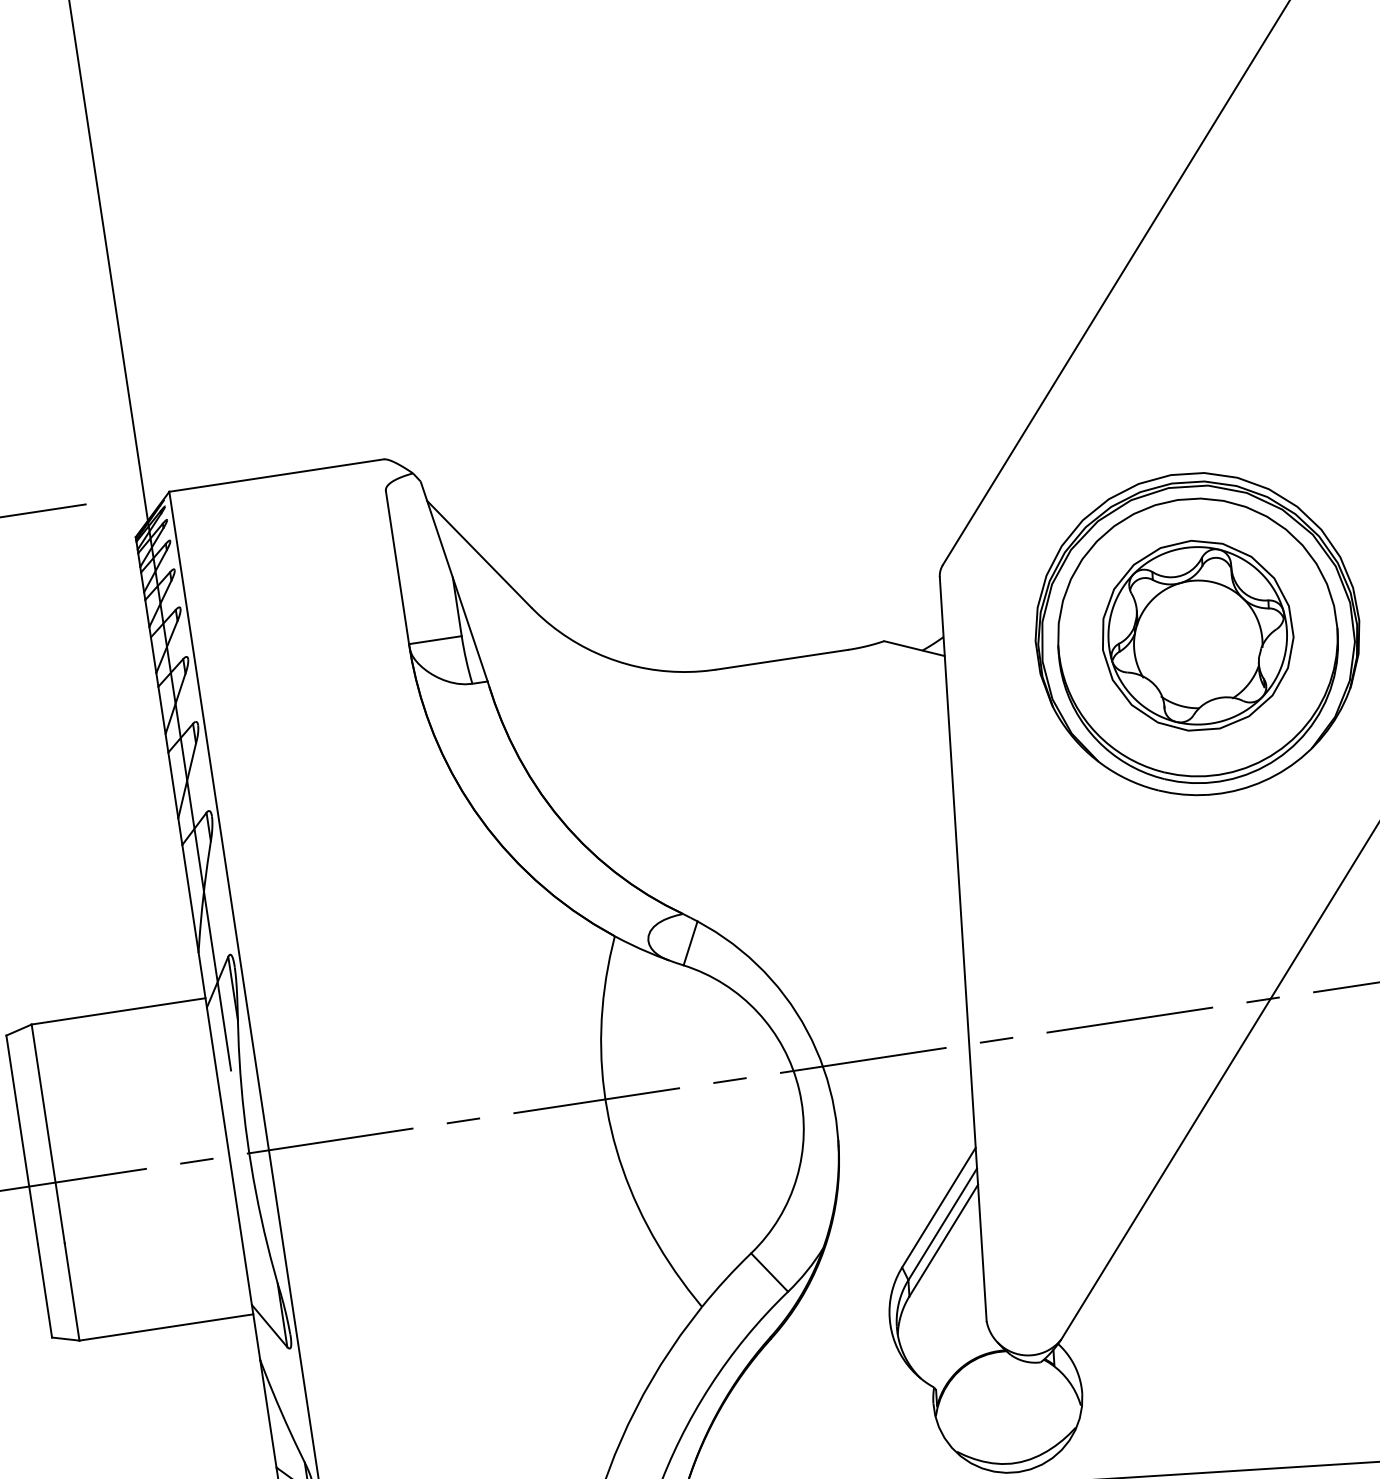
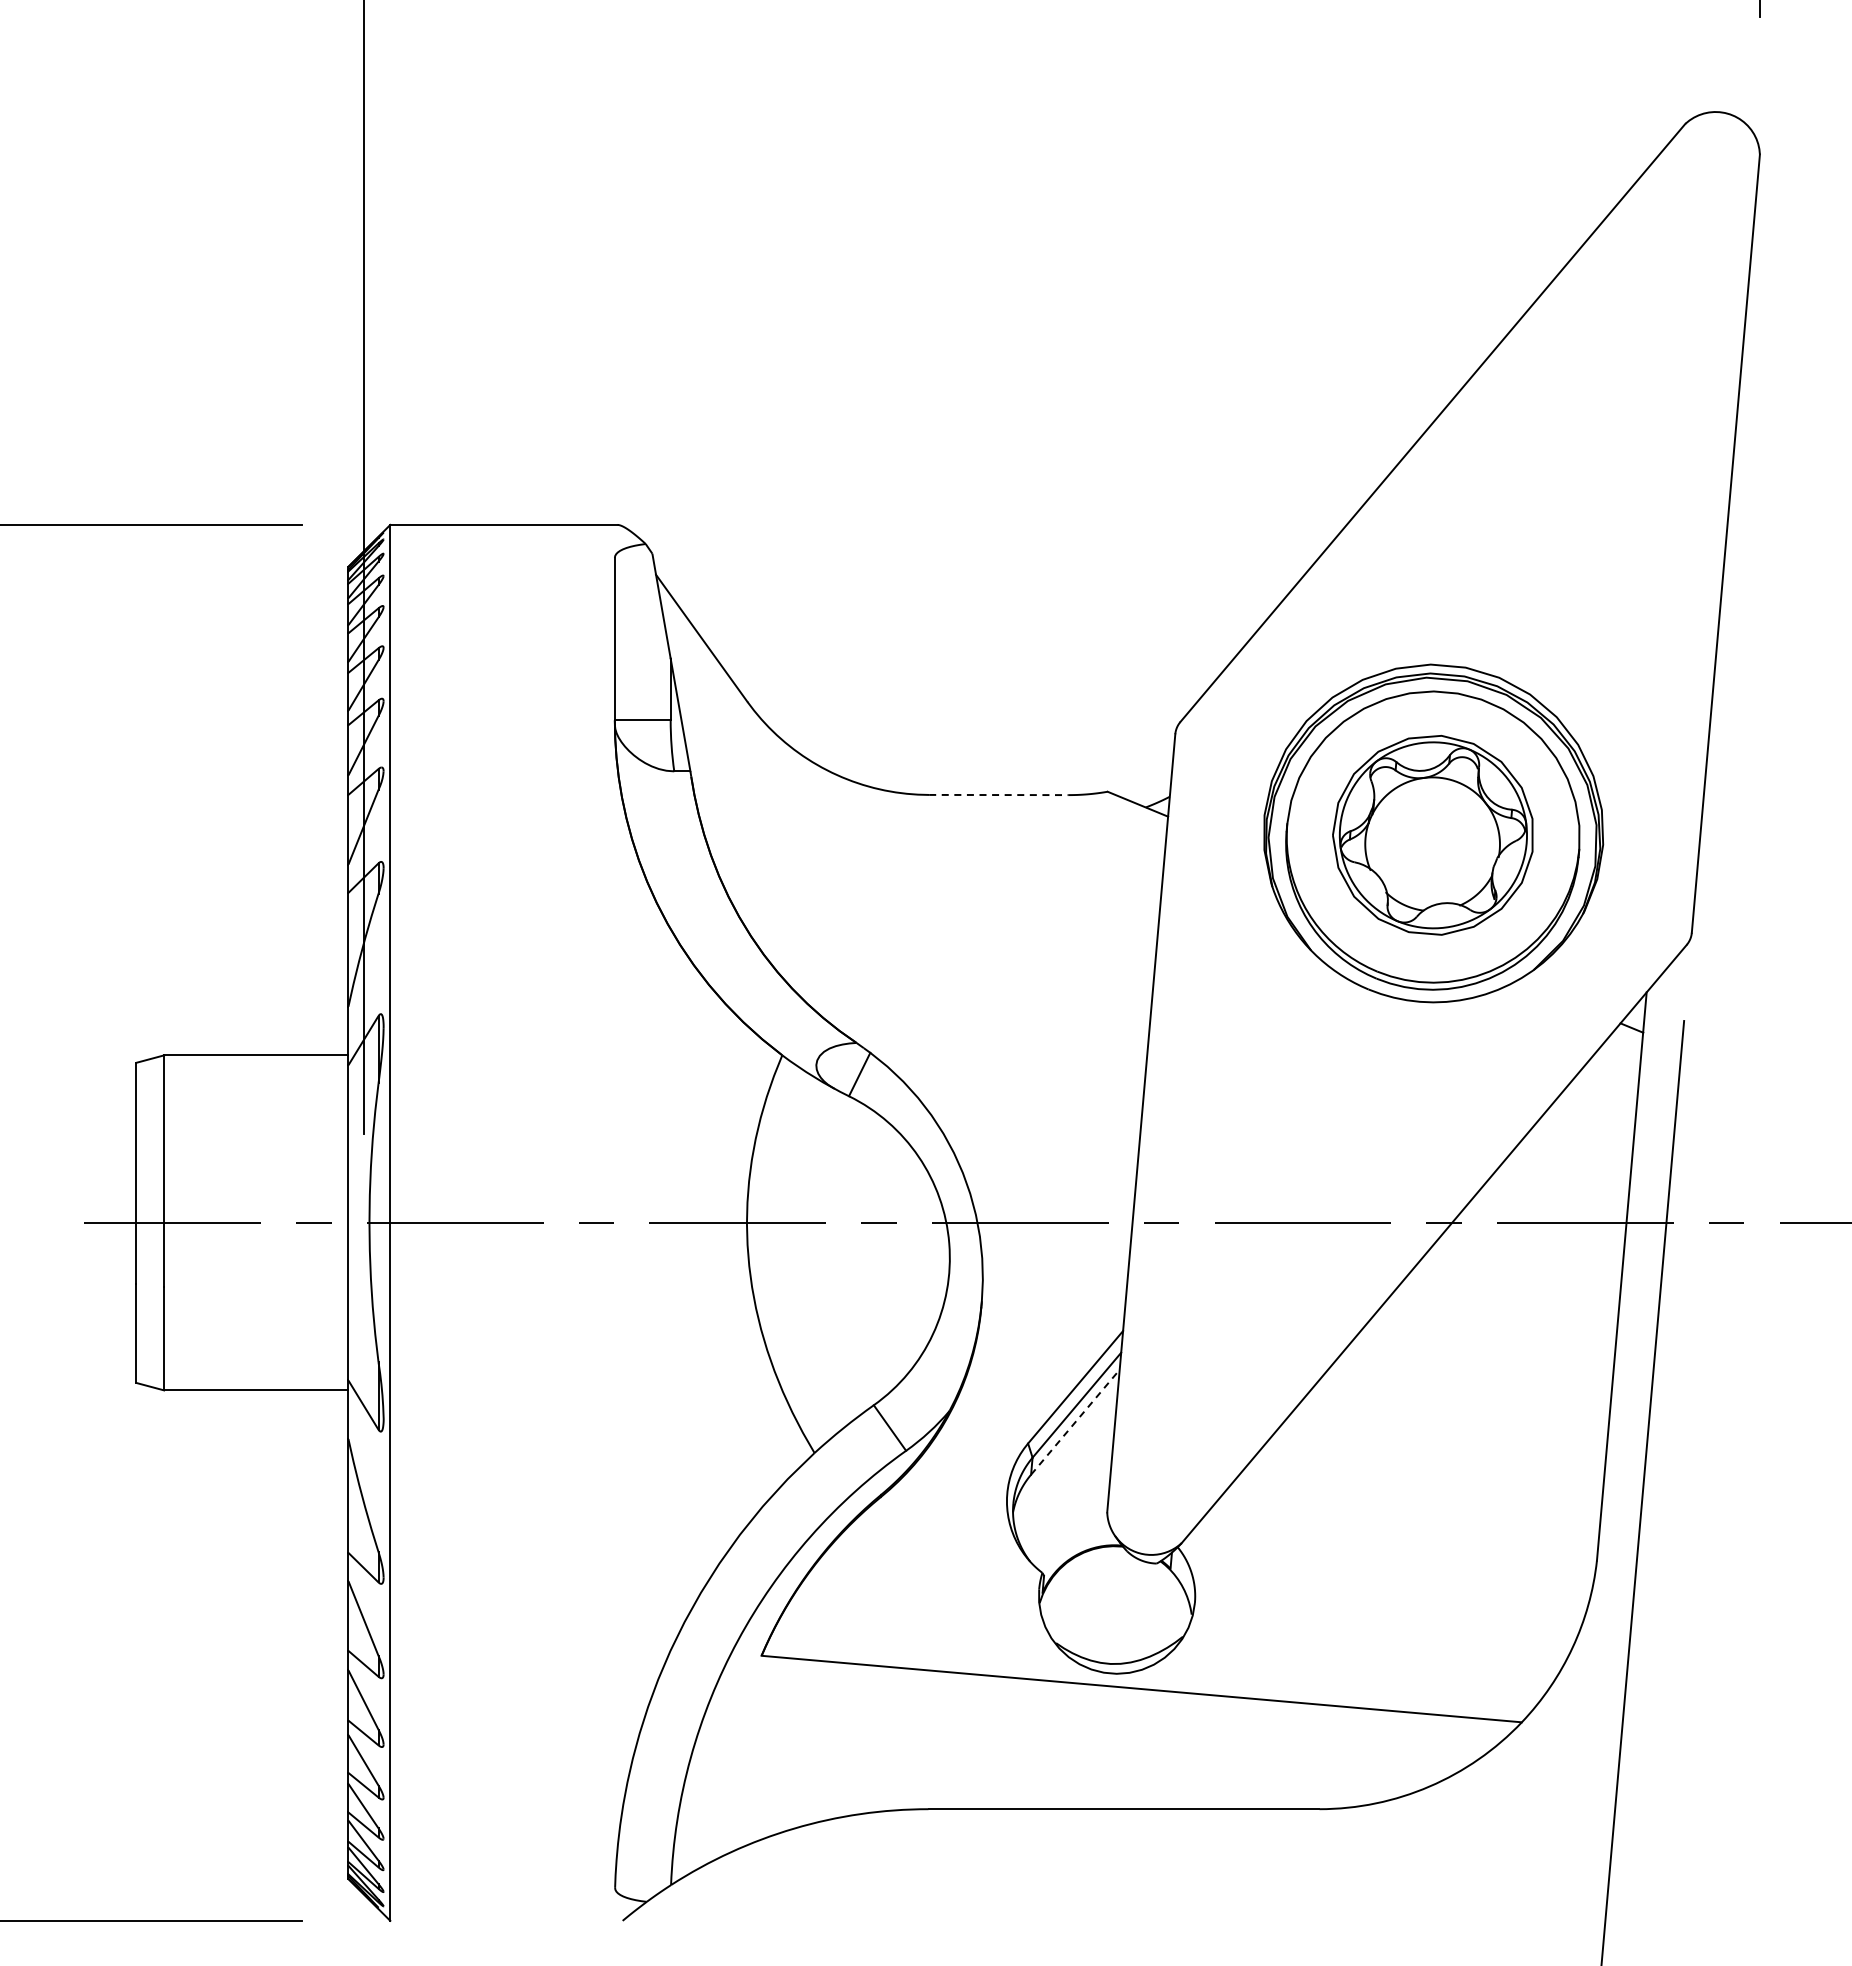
line: (781, 660) -> (998, 795), solid -> dashed
line: (943, 1240) -> (1075, 1422), solid -> dashed

